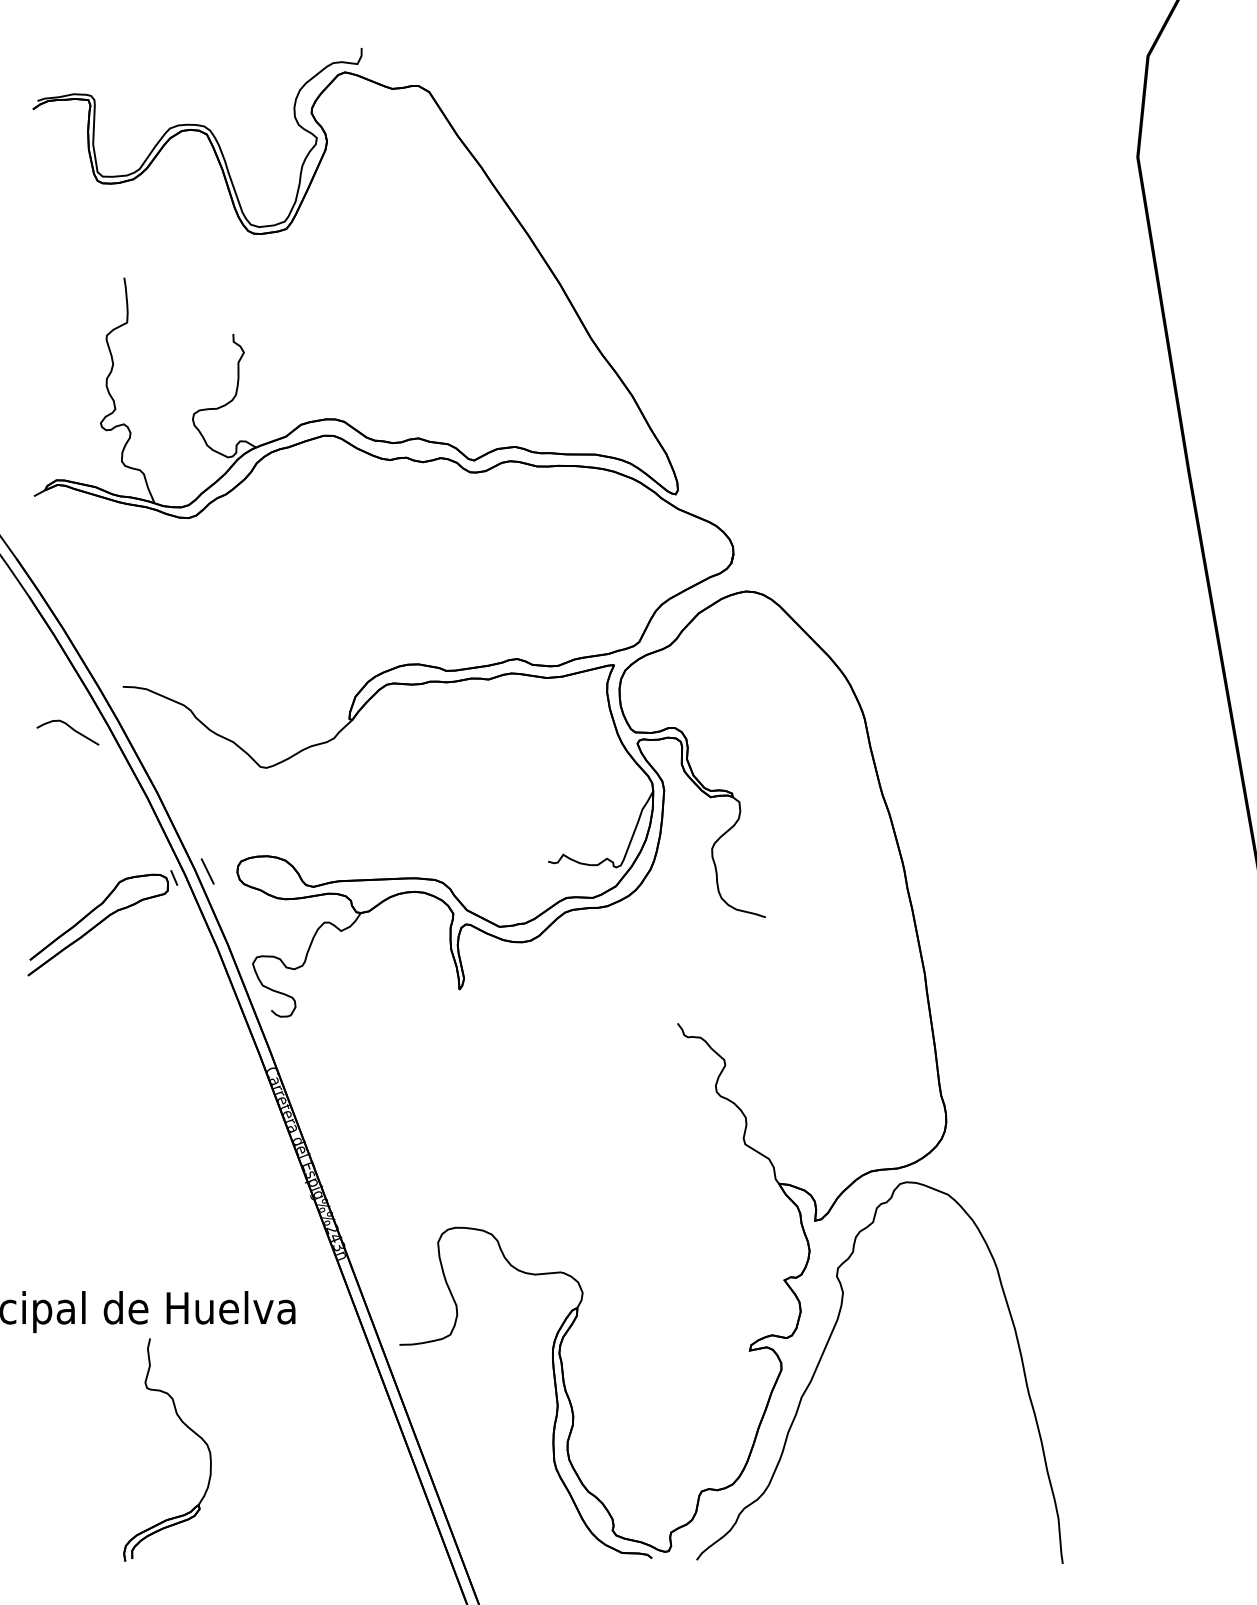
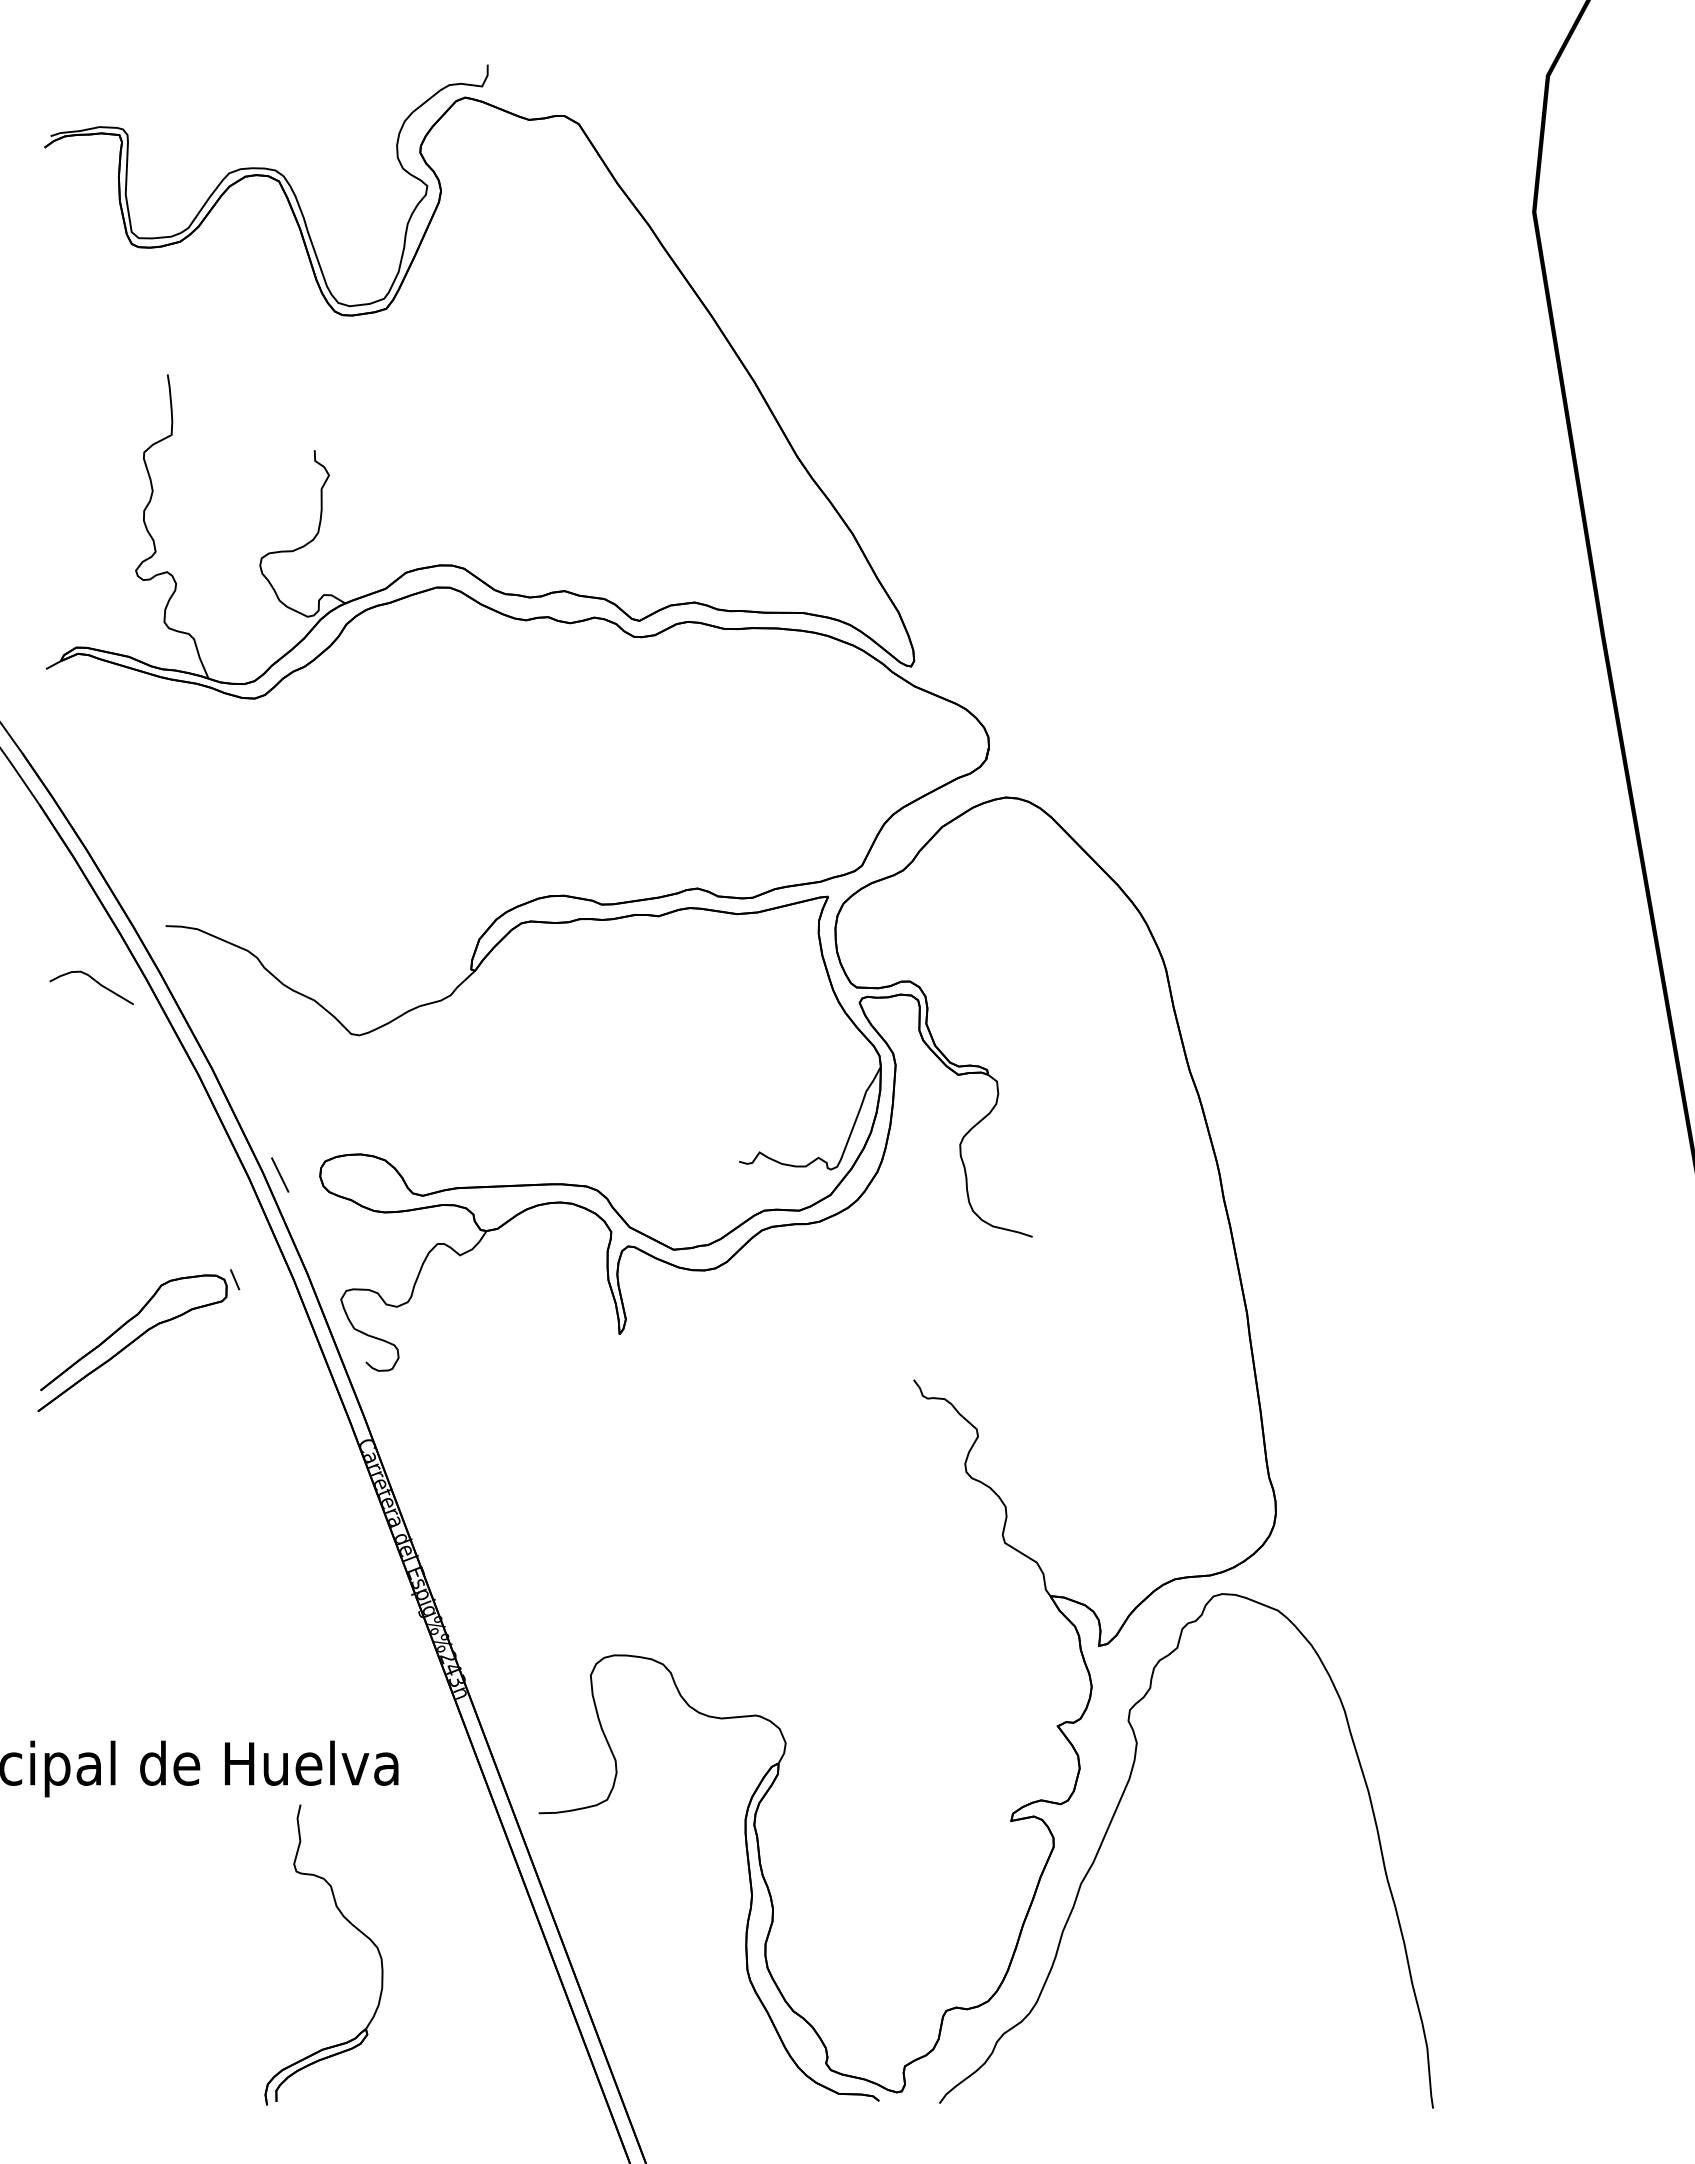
part: (102, 923) -> (138, 1340), moved
part: (187, 1428) -> (351, 1925), moved

